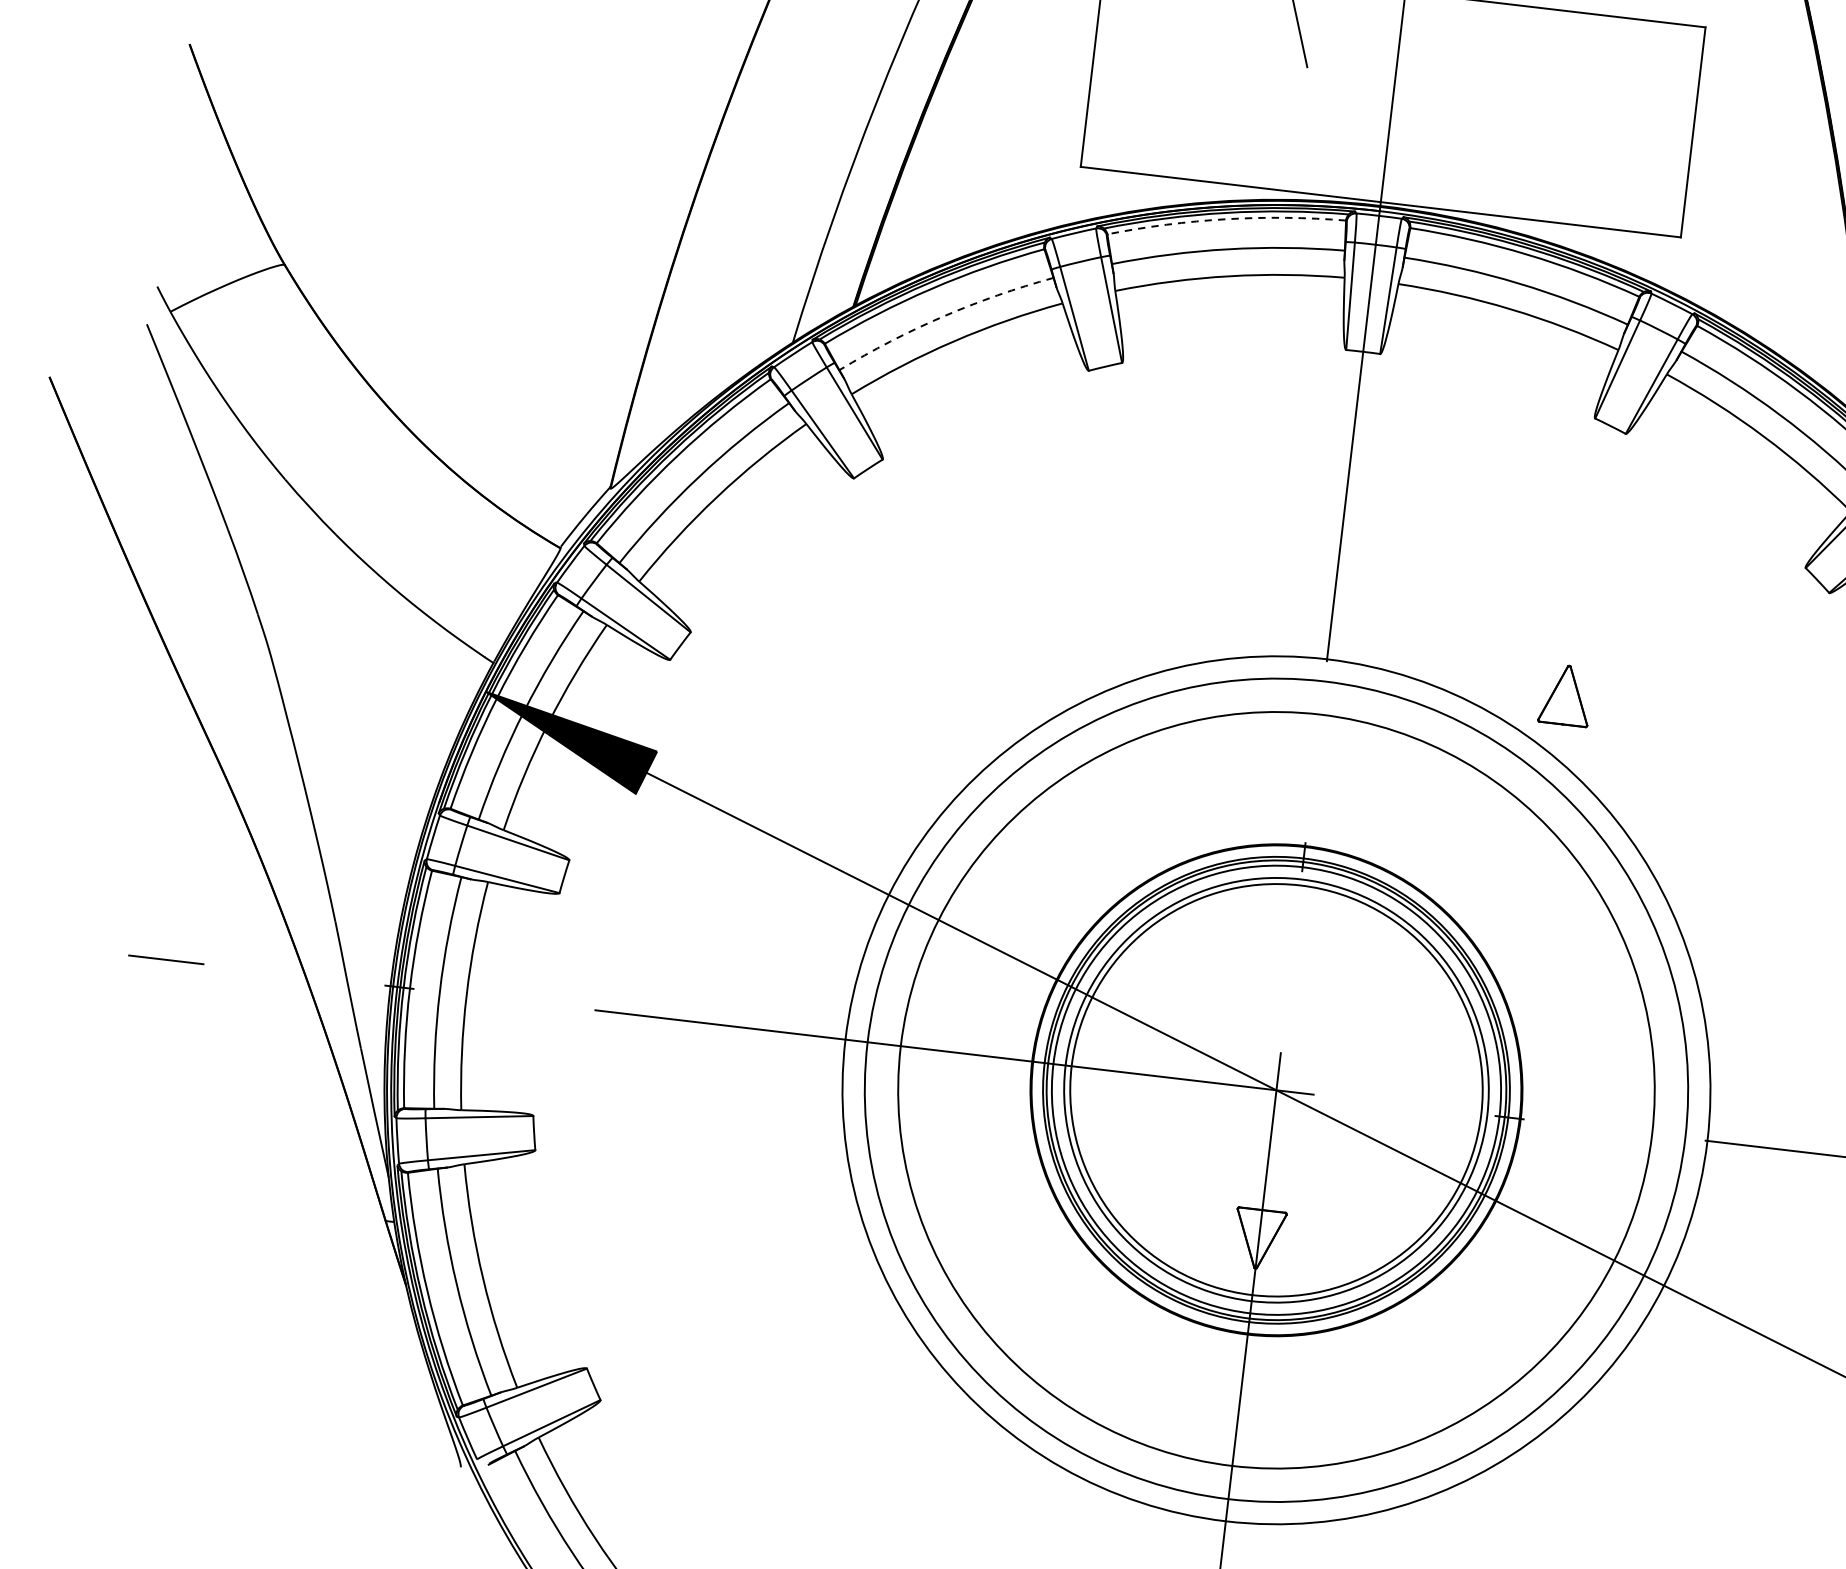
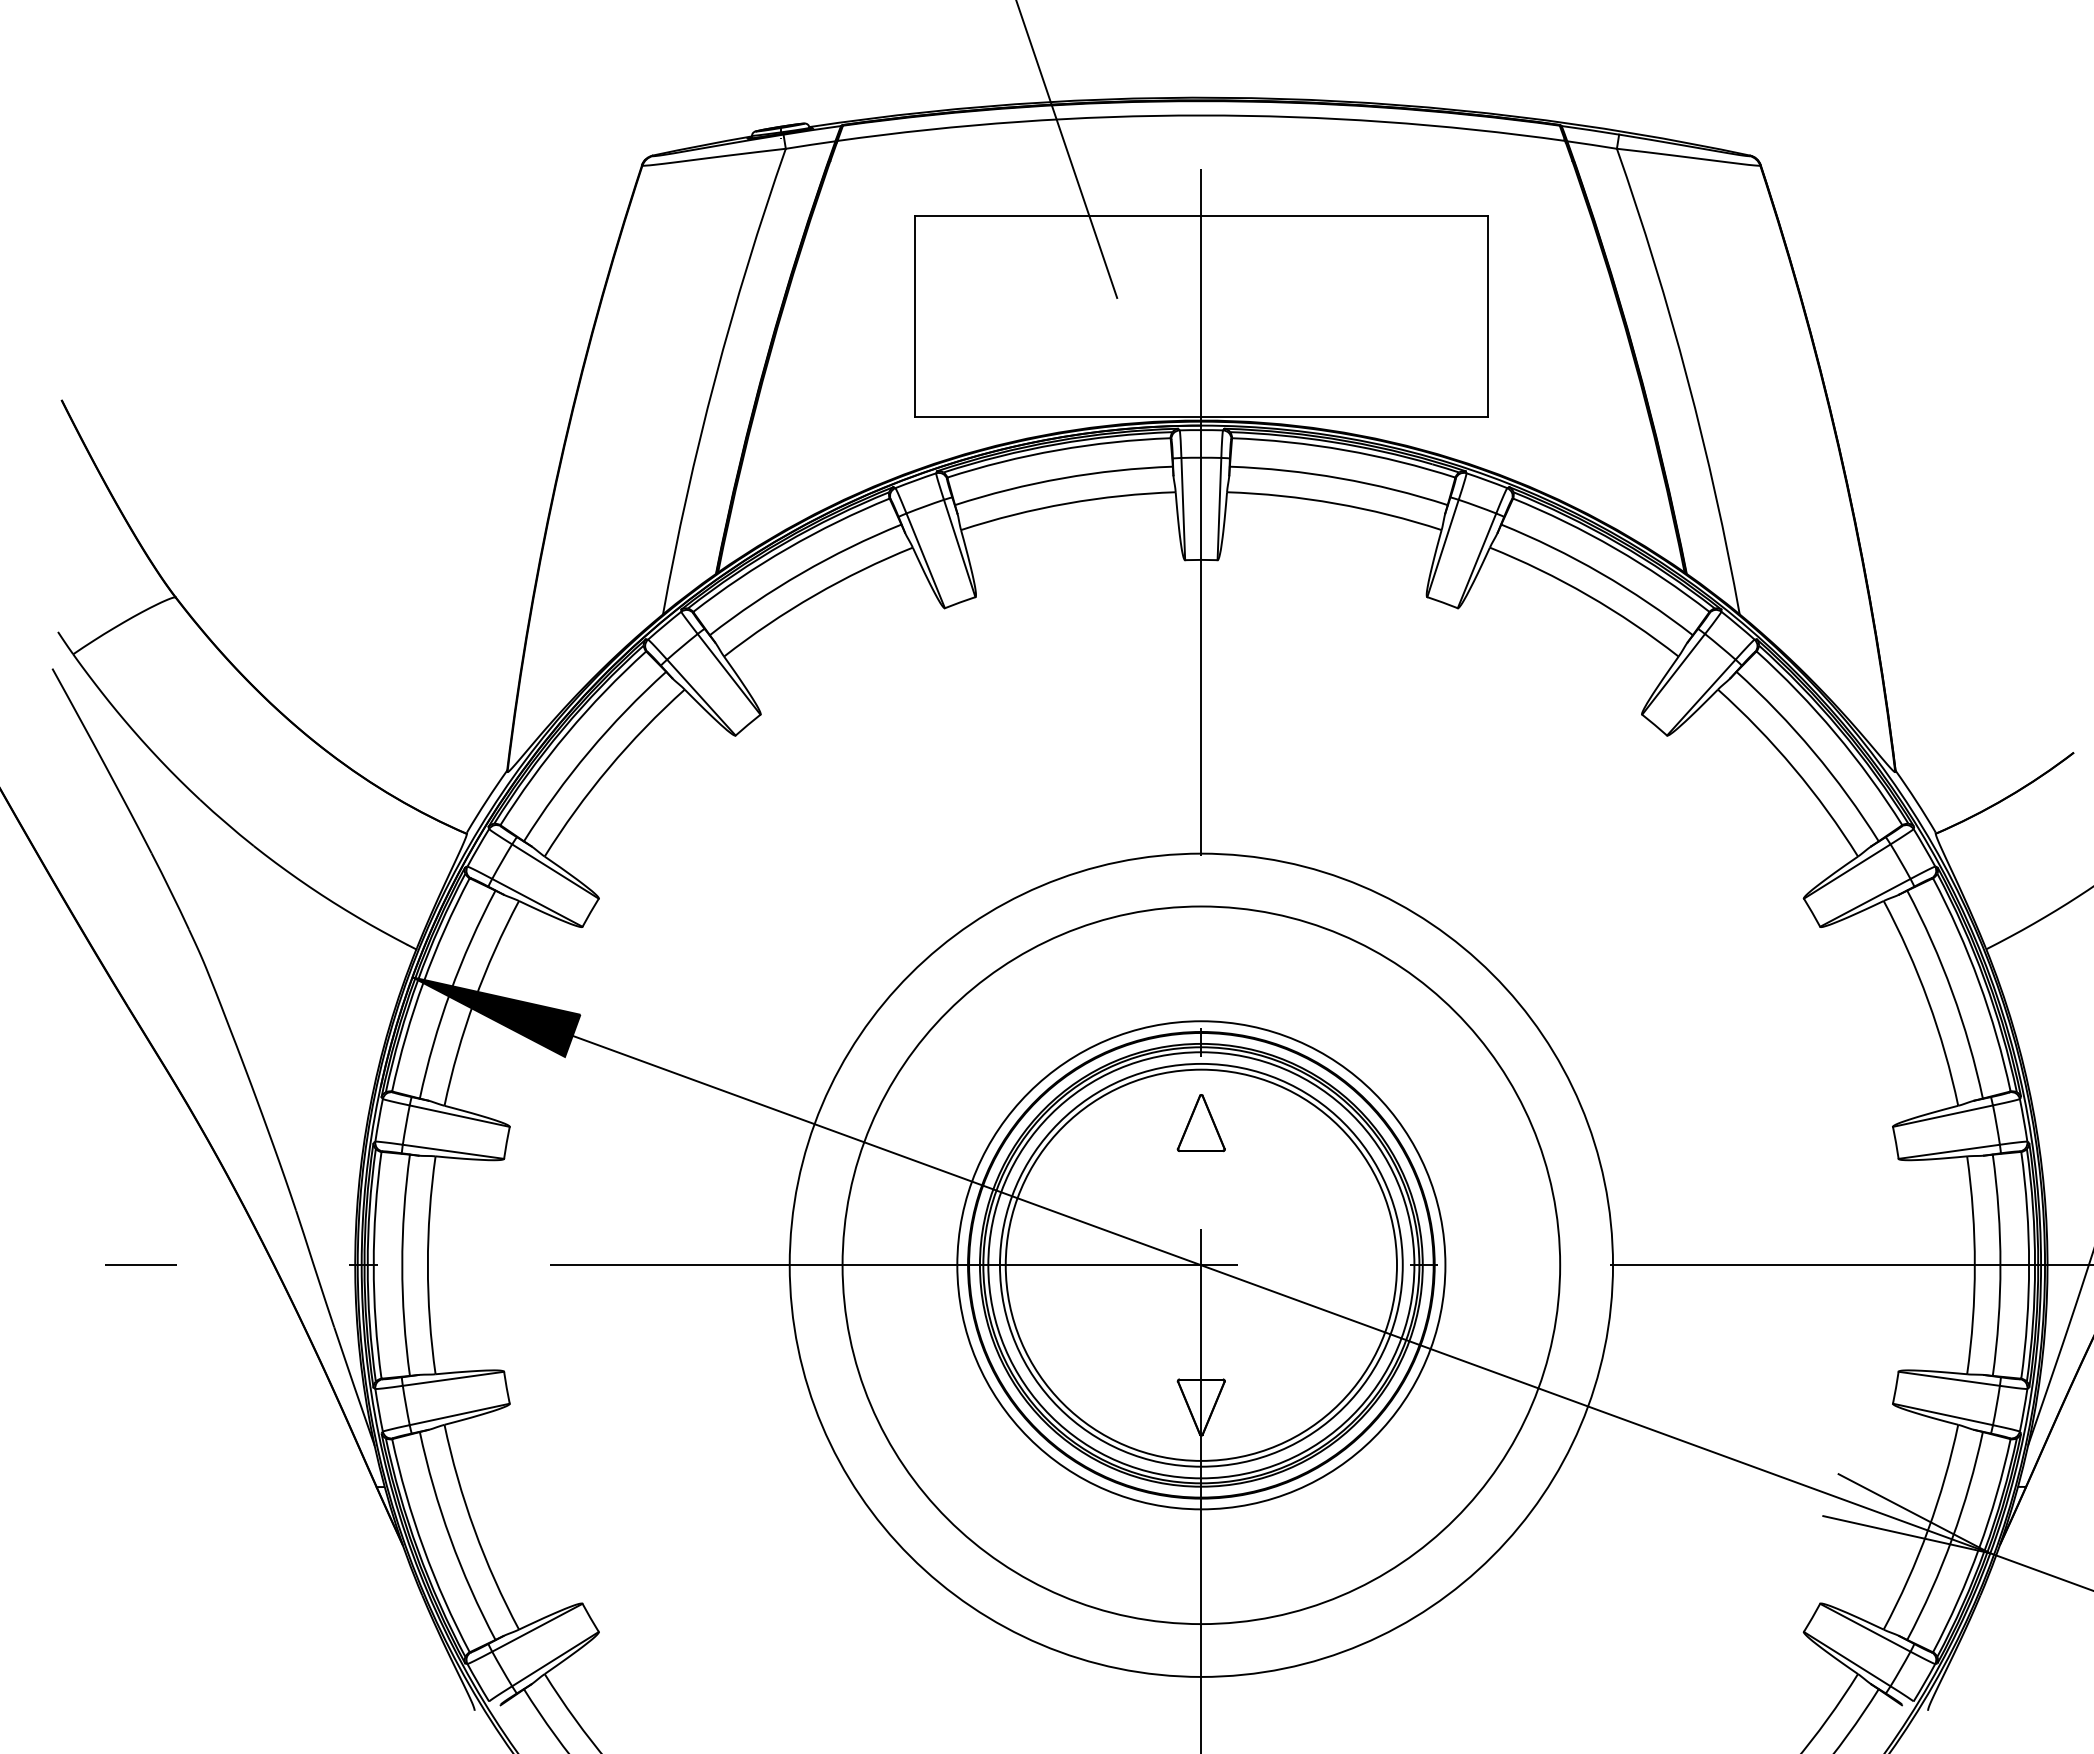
arc: (1226, 219) -> (1057, 450), dashed -> solid
arc: (942, 316) -> (801, 573), dashed -> solid
part: (1564, 695) -> (1200, 1123), moved
circle: (1276, 1090) -> (1201, 1265), size x0.62

